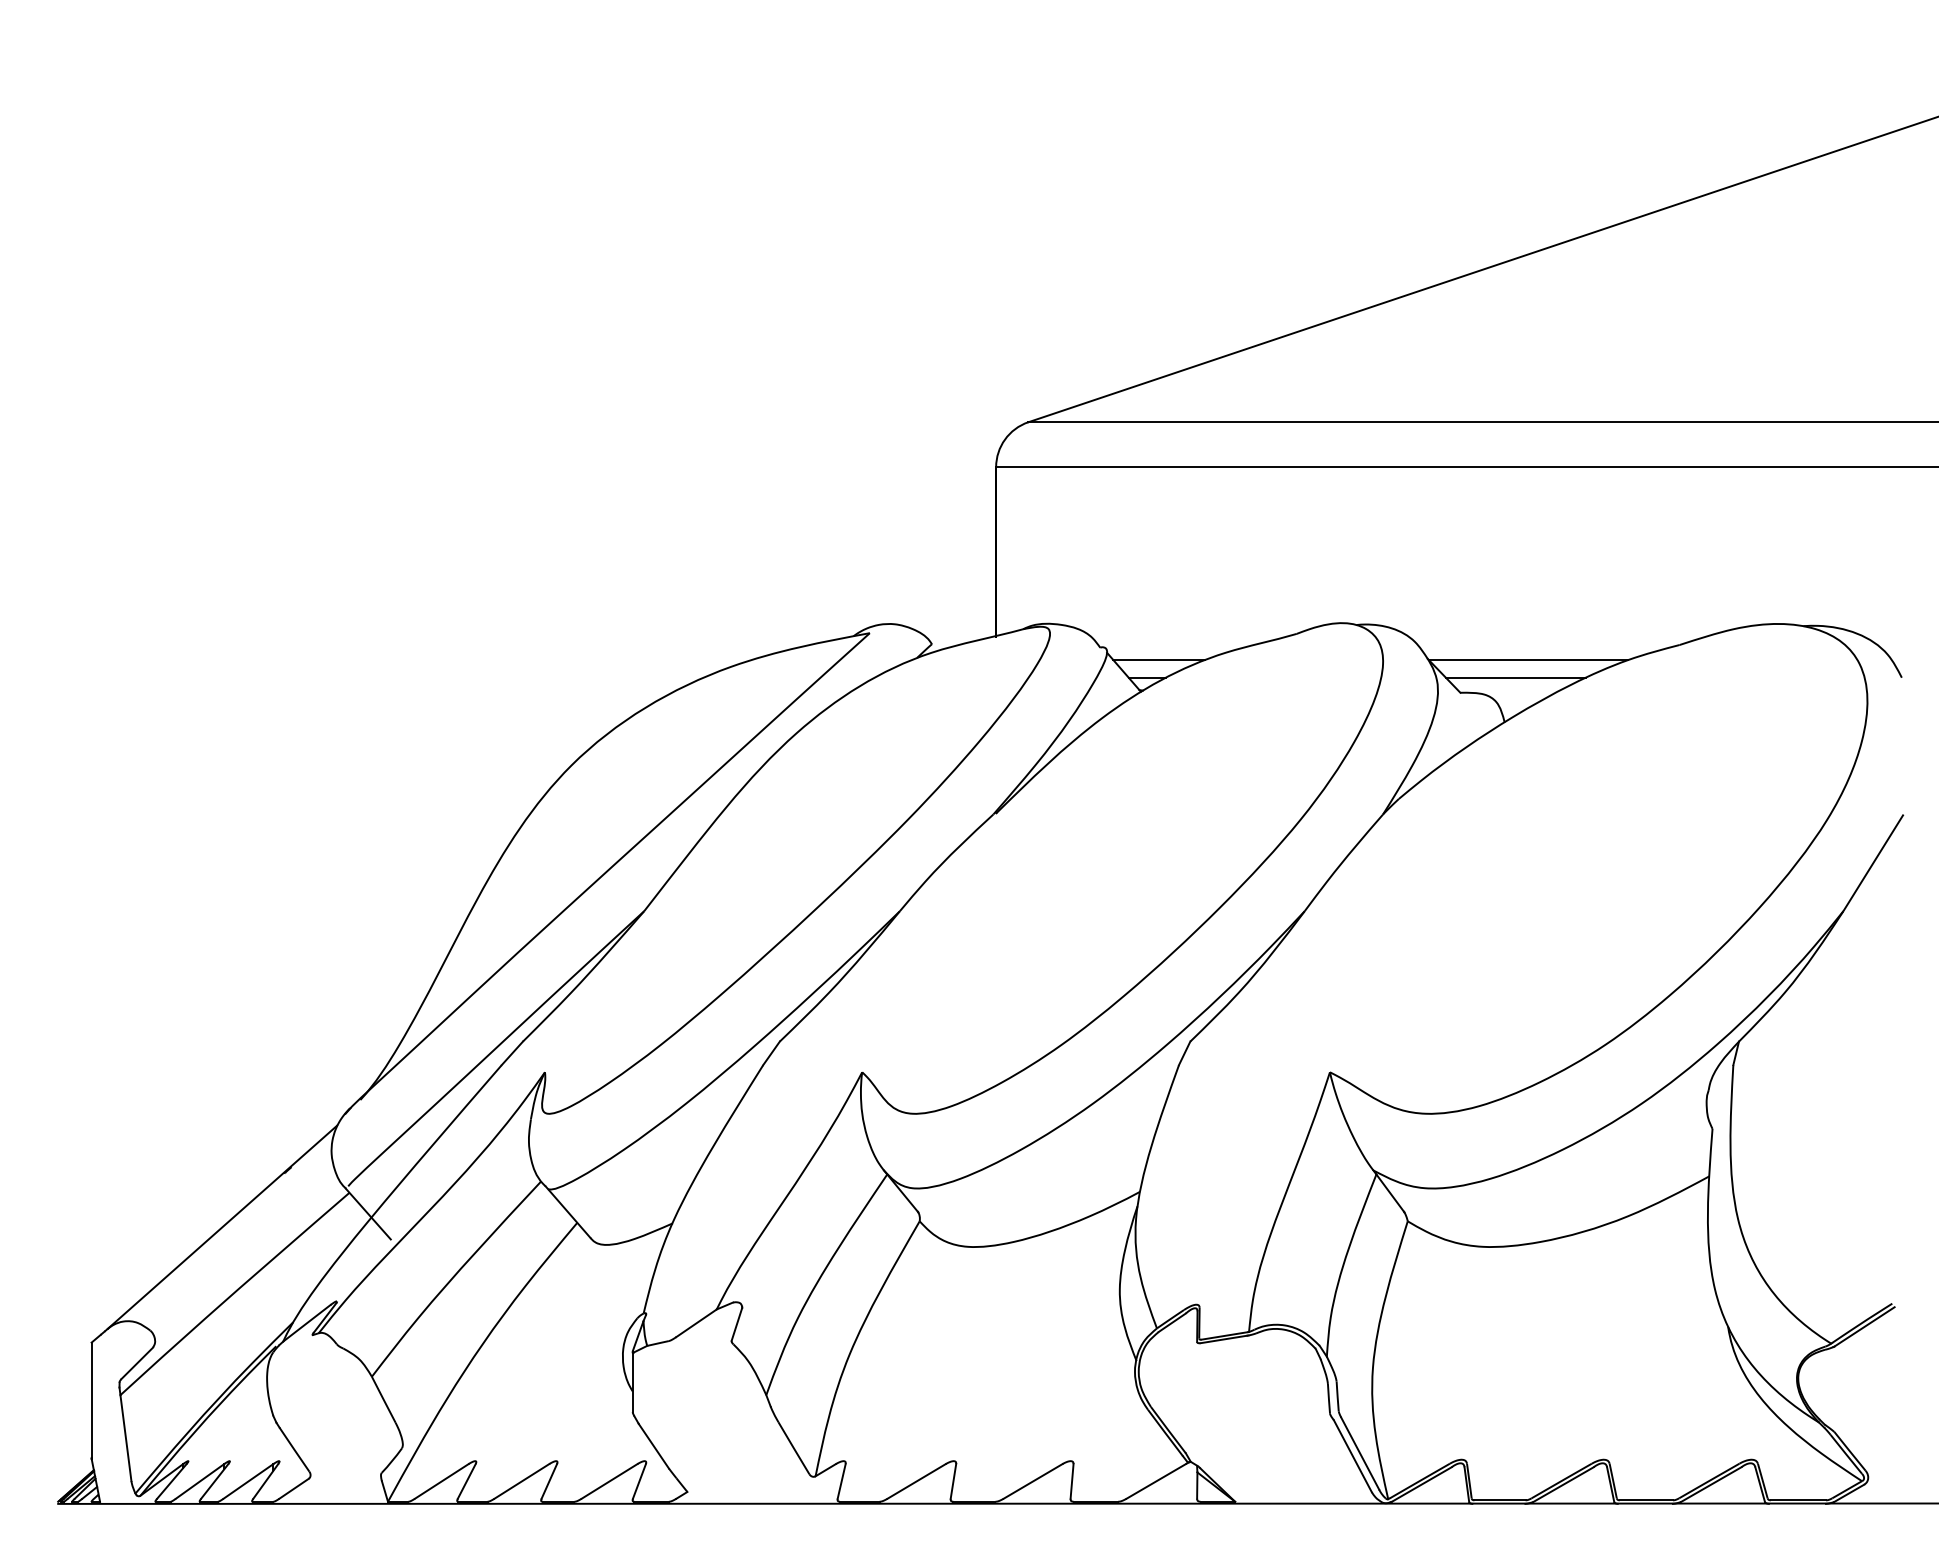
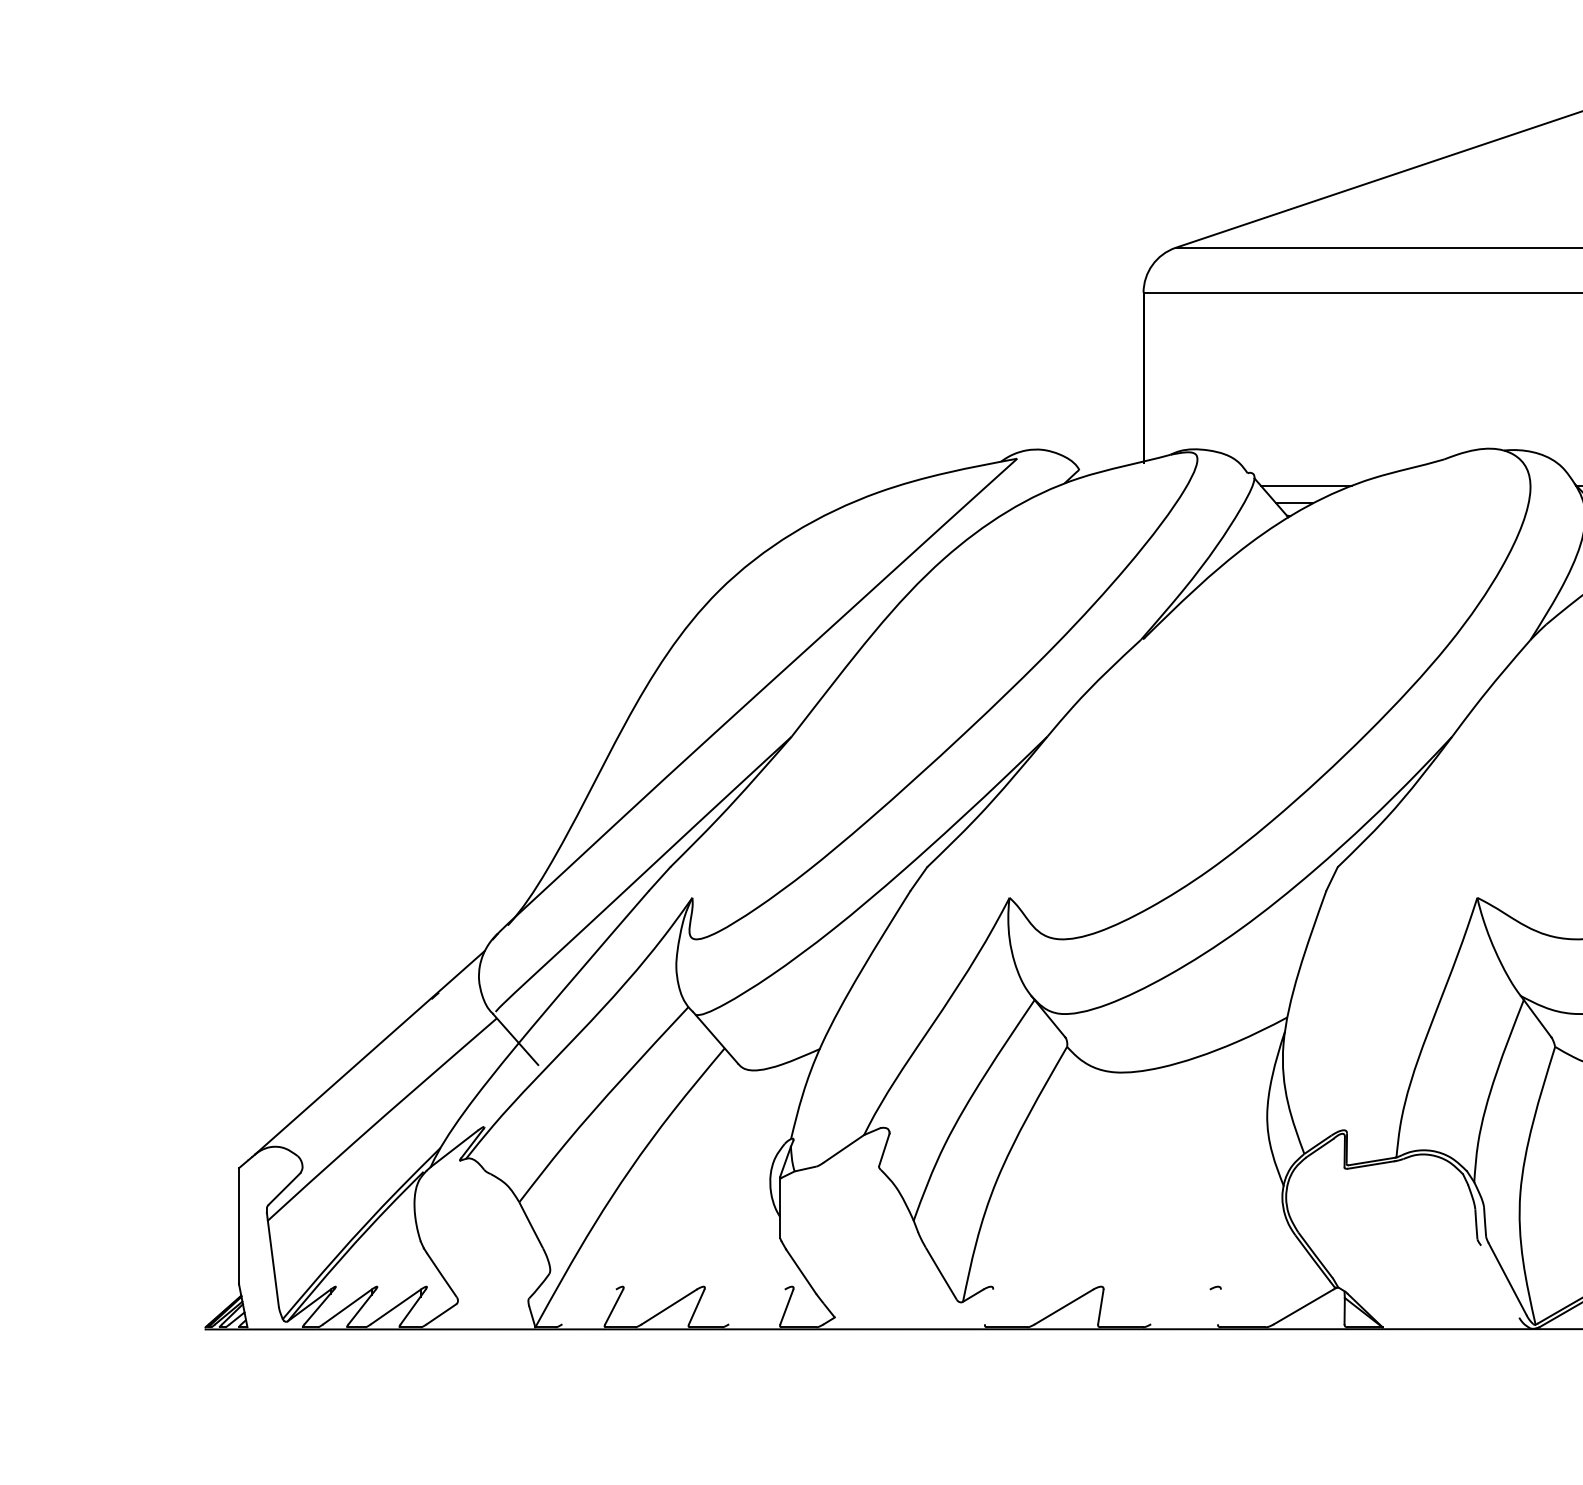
line: (1352, 1456) -> (1499, 1282), removed
line: (441, 1481) -> (588, 1307), removed
line: (609, 1481) -> (756, 1307), removed
line: (841, 1481) -> (988, 1307), removed
line: (1032, 1481) -> (1179, 1307), removed
line: (1071, 1481) -> (1218, 1307), removed

